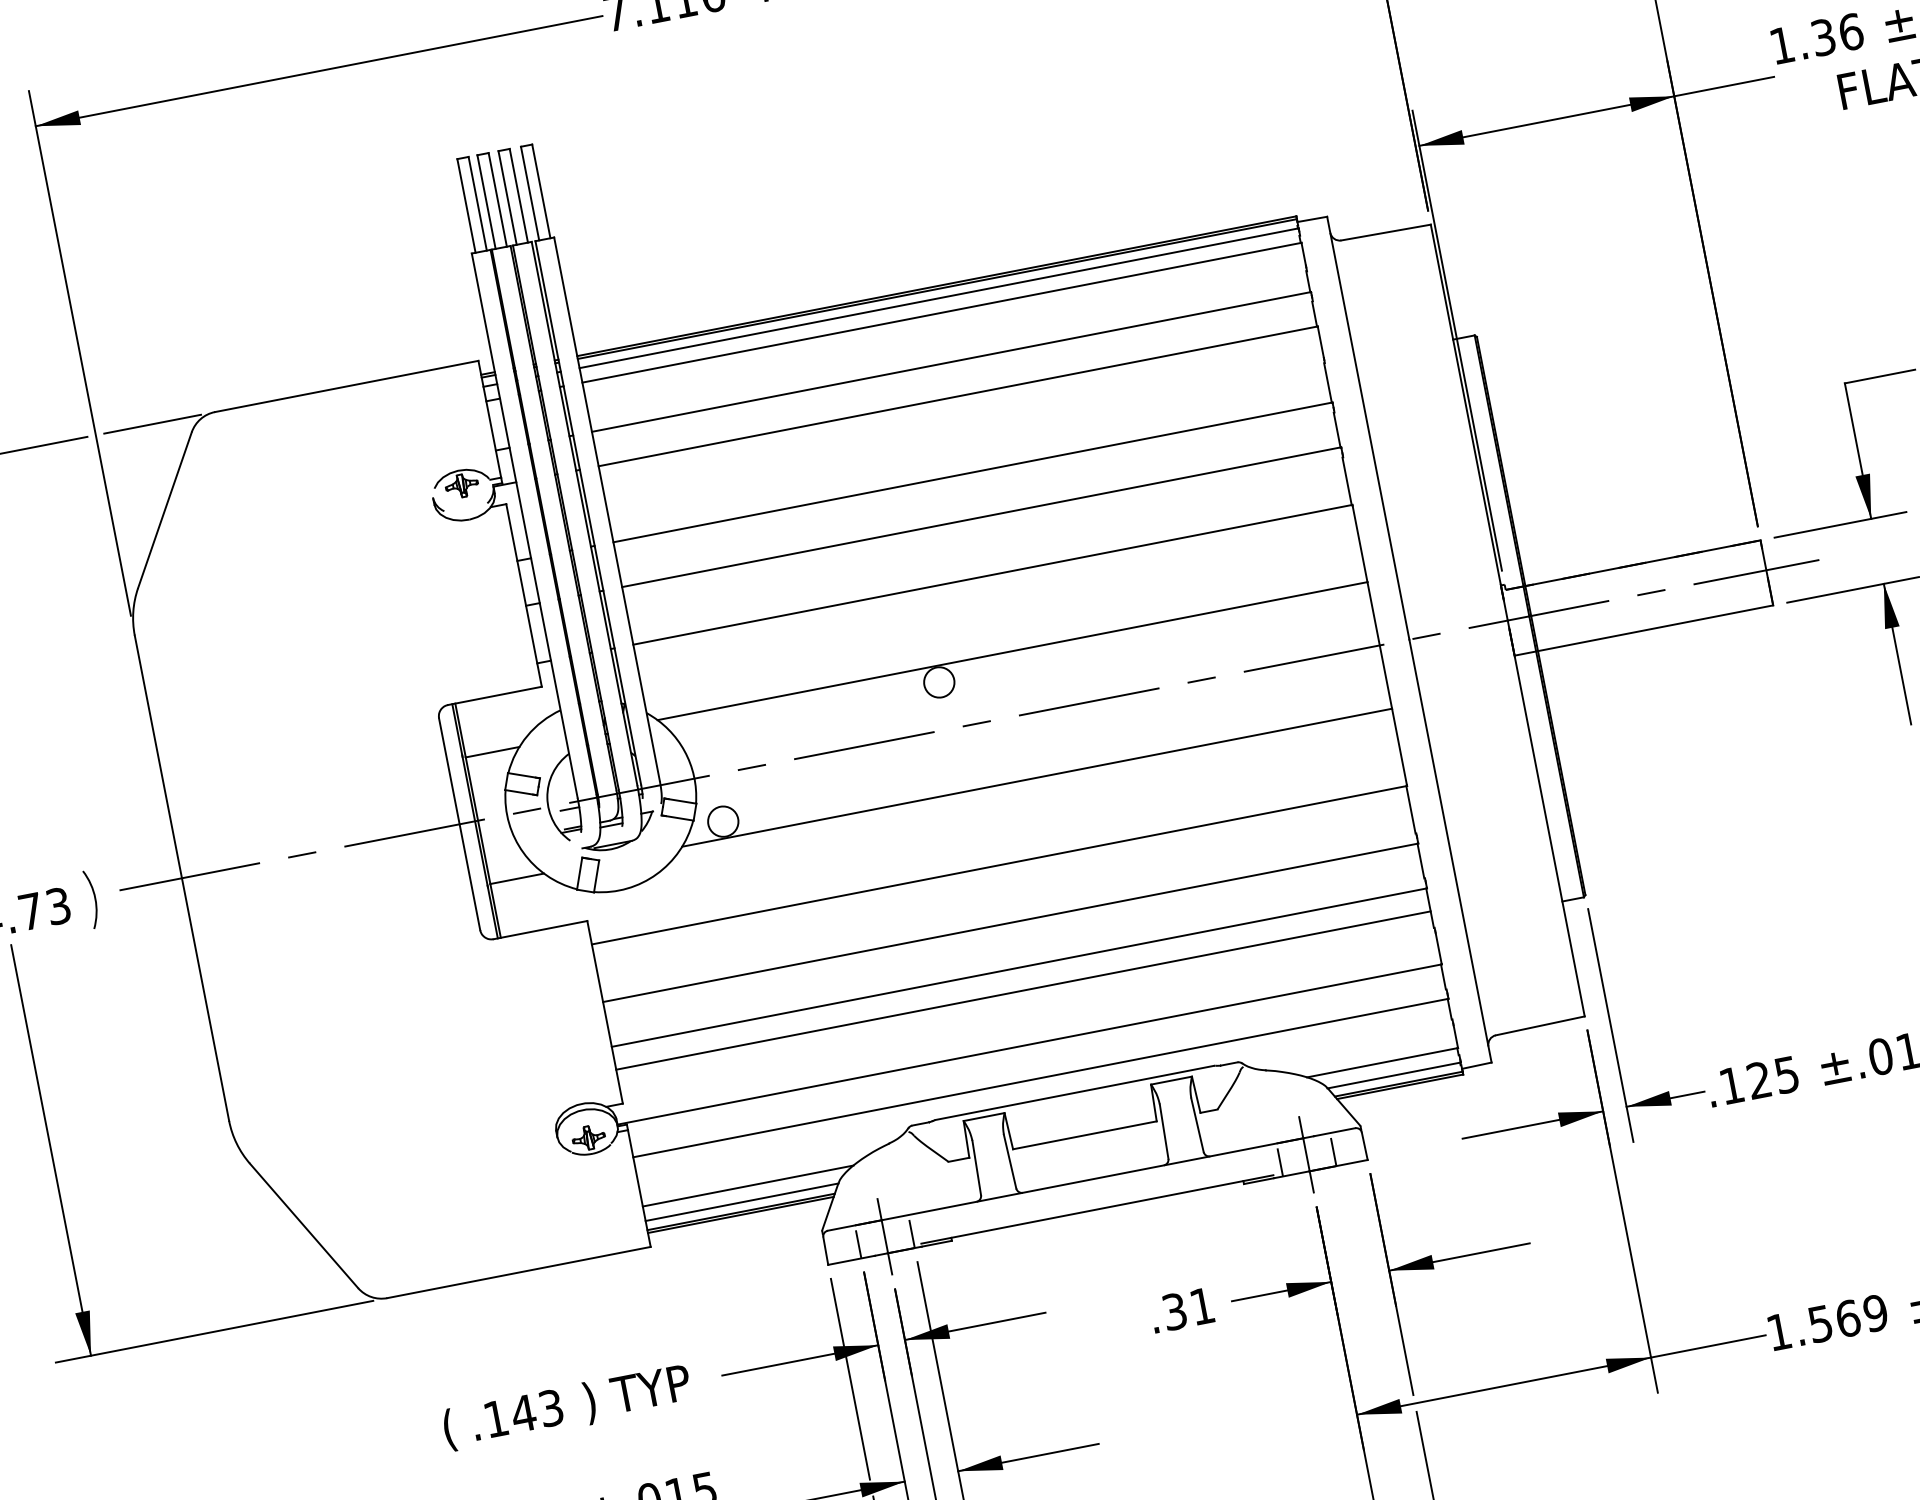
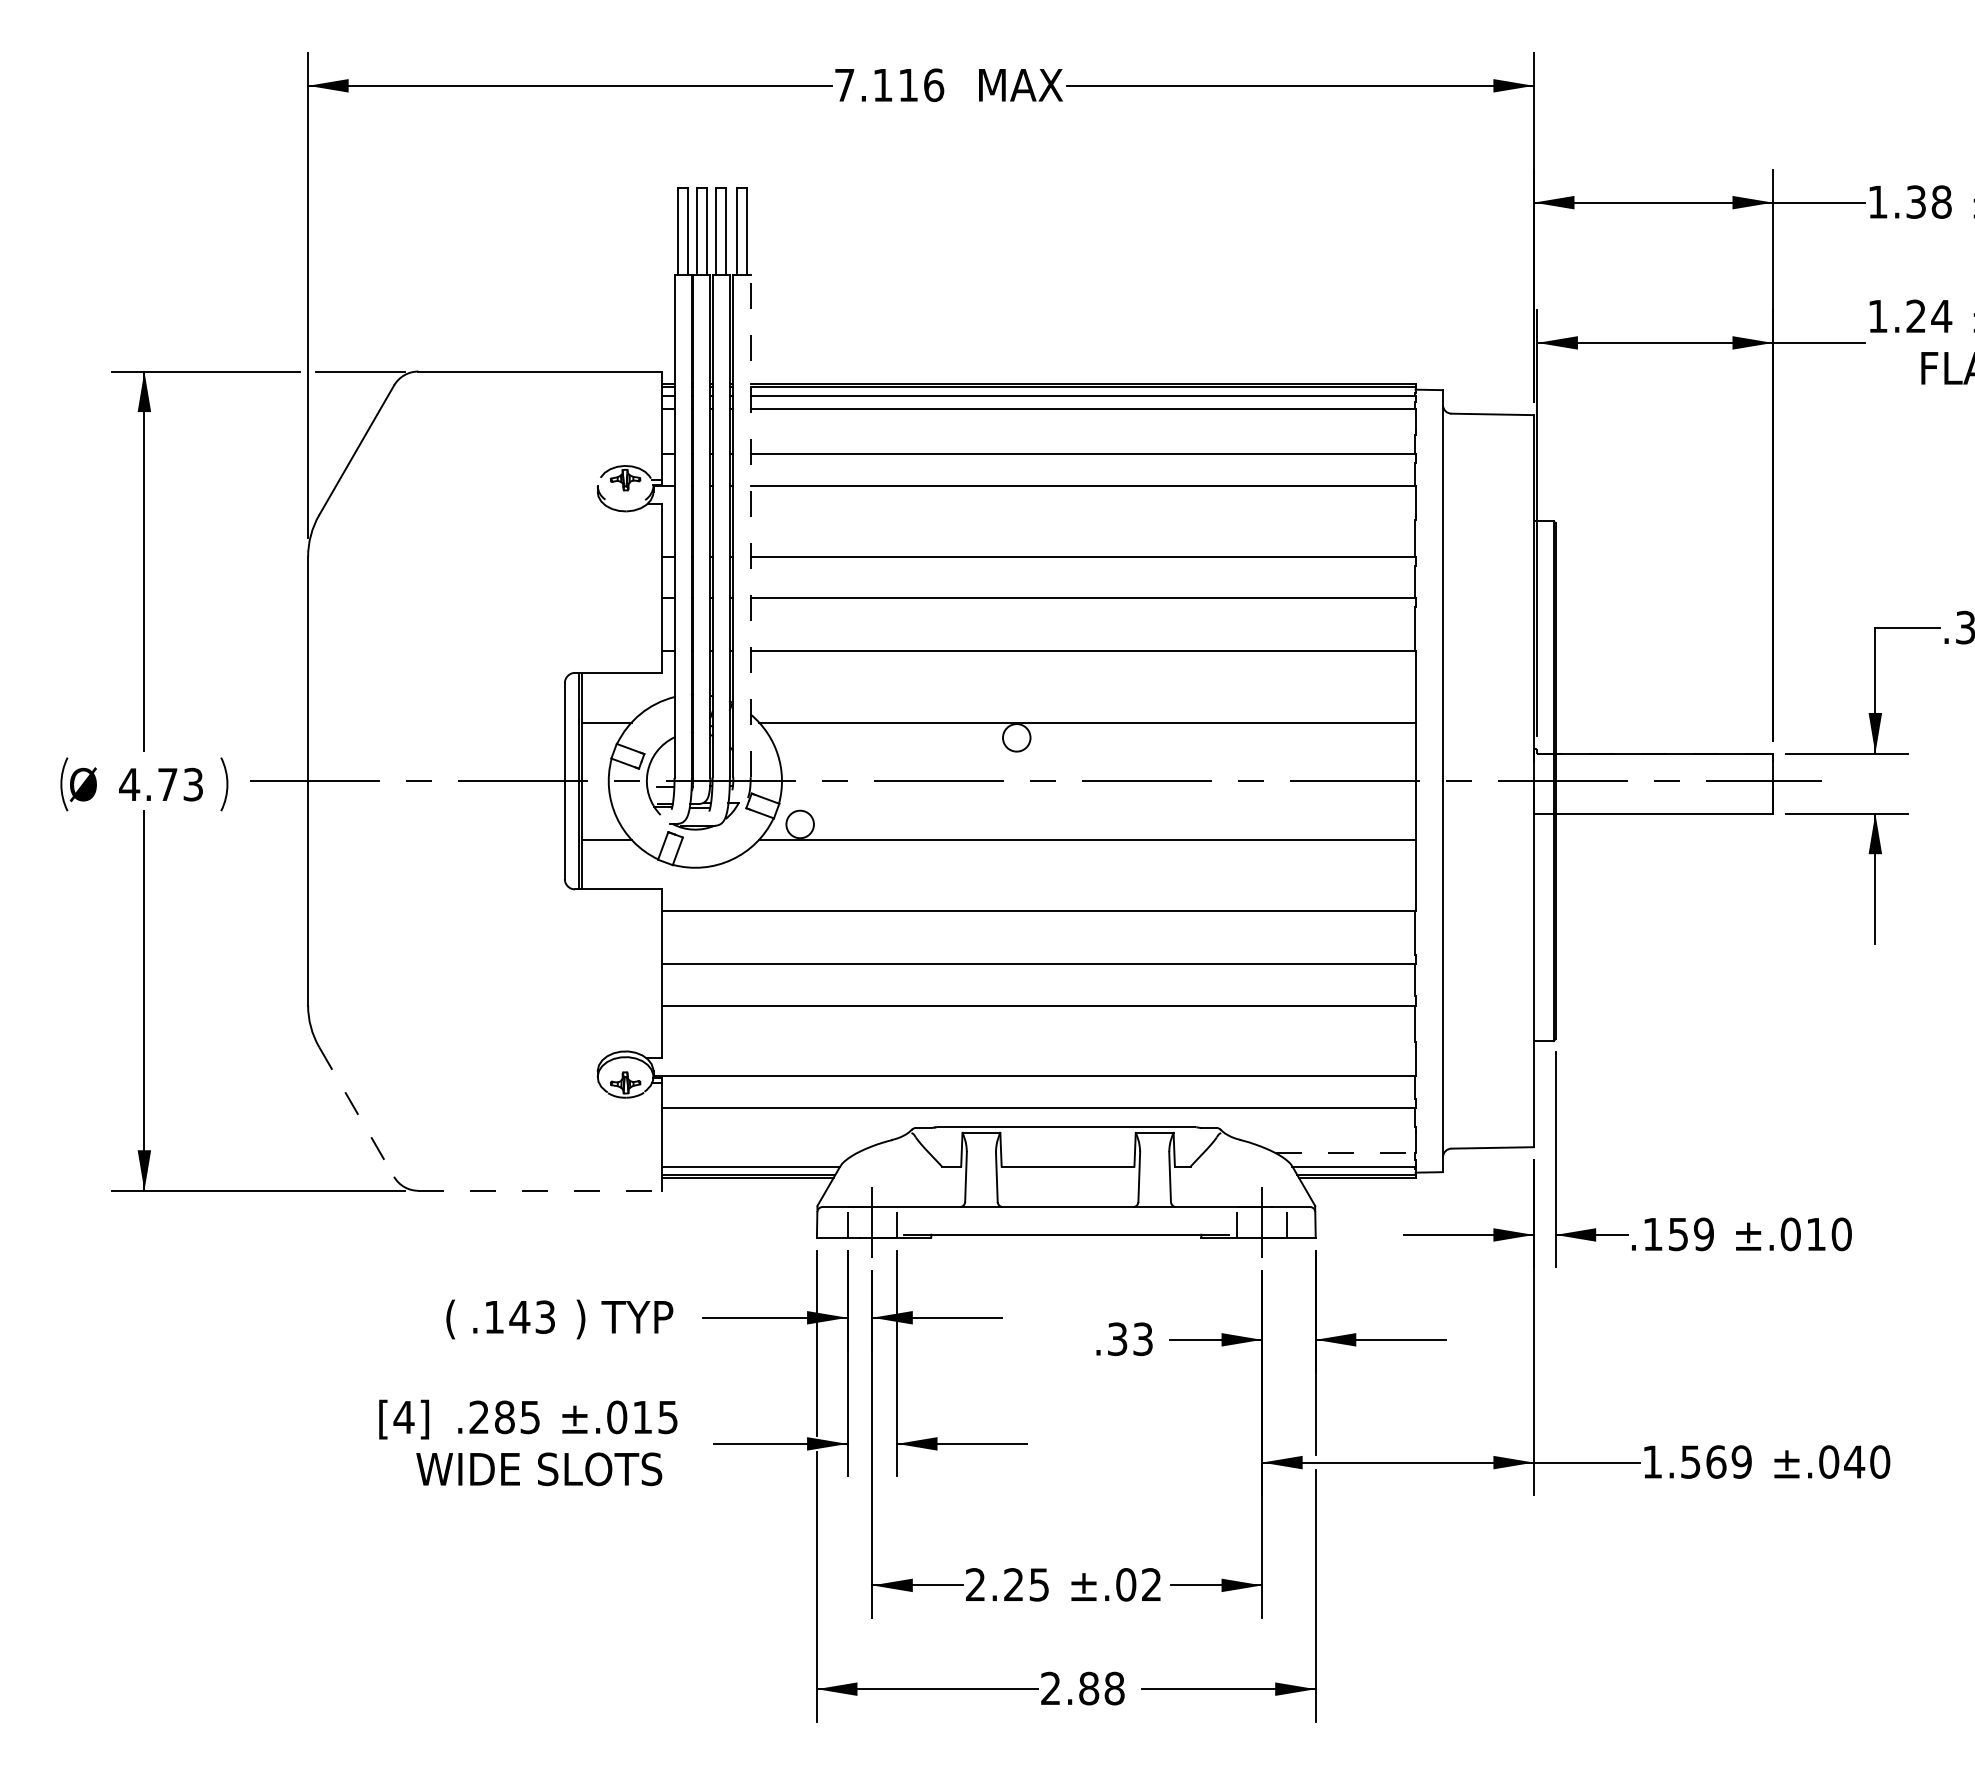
text: (1837, 34) -> (1929, 316), 1.36 -> 1.24
line: (606, 508) -> (750, 525), solid -> dashed
line: (1022, 990) -> (1037, 1026), removed
line: (1382, 1062) -> (1345, 1153), solid -> dashed
text: (1772, 1077) -> (1690, 1234), .125 -> .159
line: (747, 1186) -> (758, 1153), removed
line: (303, 1226) -> (356, 1112), solid -> dashed
line: (519, 1272) -> (540, 1190), solid -> dashed
text: (1201, 1306) -> (1142, 1339), .31 -> .33

